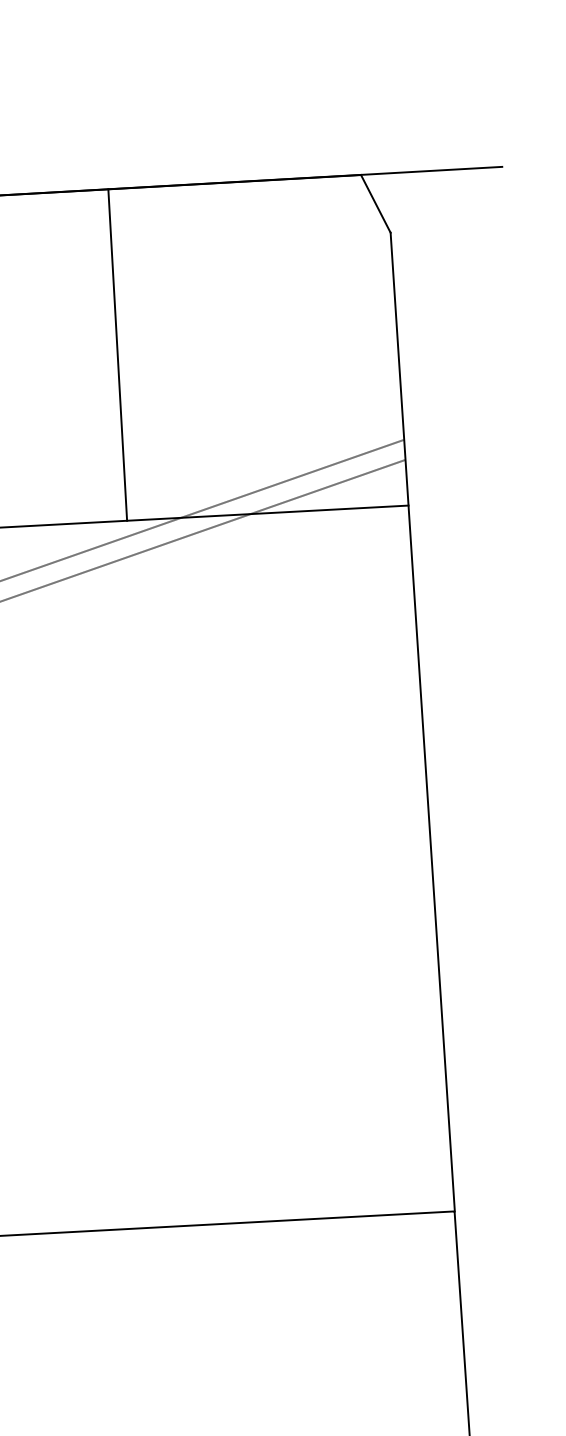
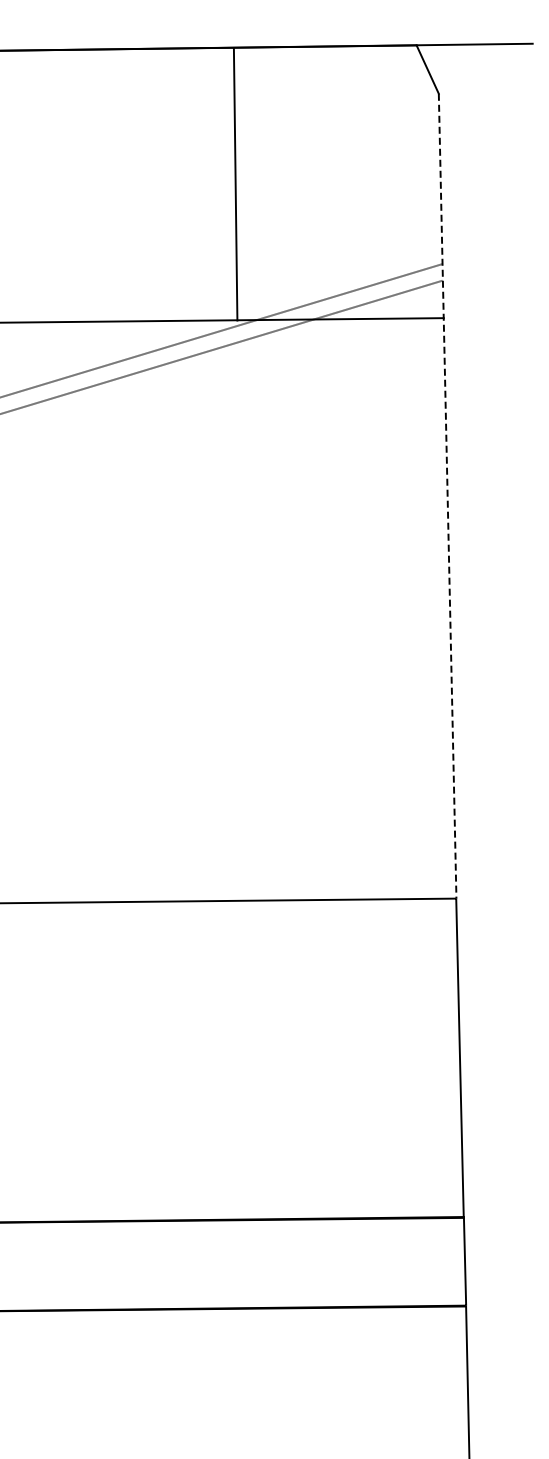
line: (117, 355) -> (235, 184), moved
line: (422, 722) -> (447, 496), solid -> dashed

